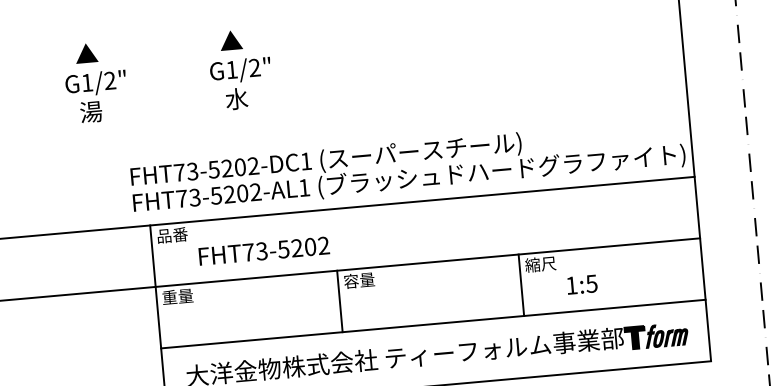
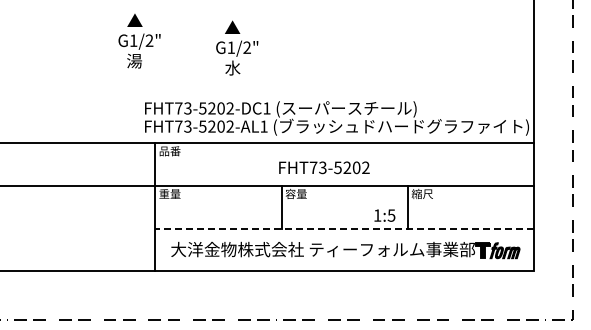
text: (240, 68) -> (237, 47), moved
text: (95, 81) -> (139, 40), moved
text: (264, 250) -> (324, 167), moved
text: (581, 284) -> (384, 215), moved
line: (433, 323) -> (344, 228), solid -> dashed

